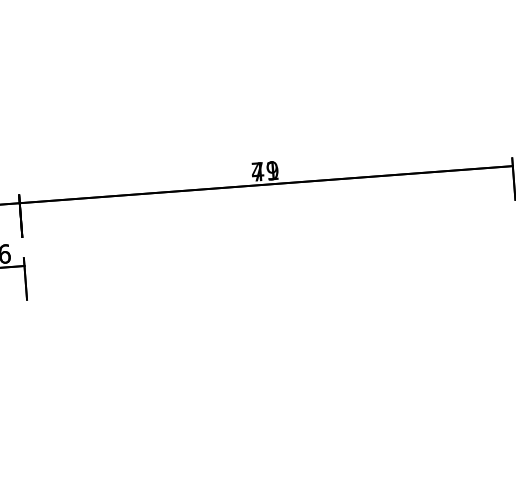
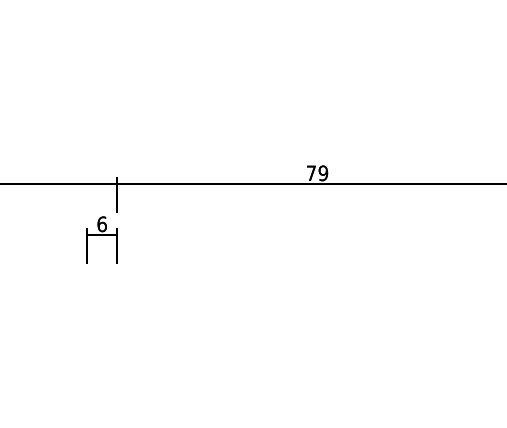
text: (265, 171) -> (317, 173), 41 -> 79

